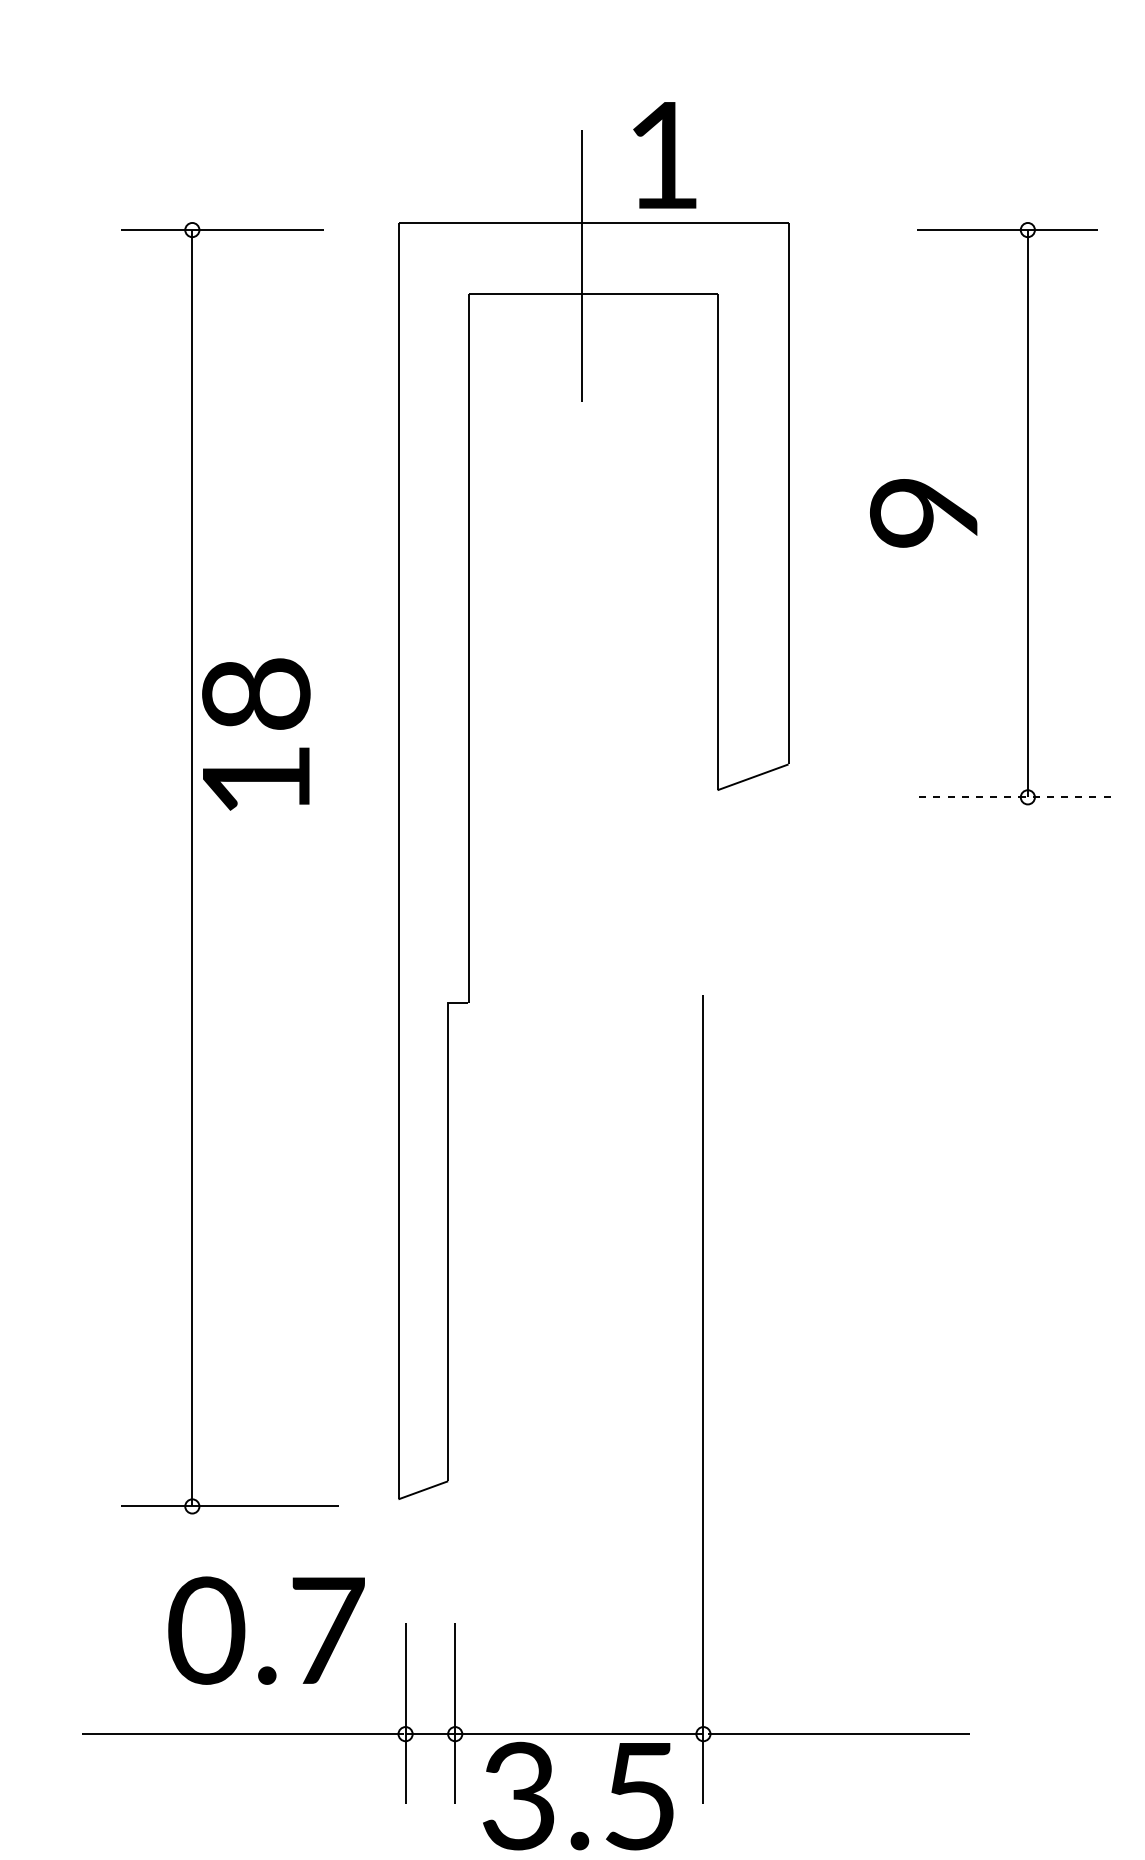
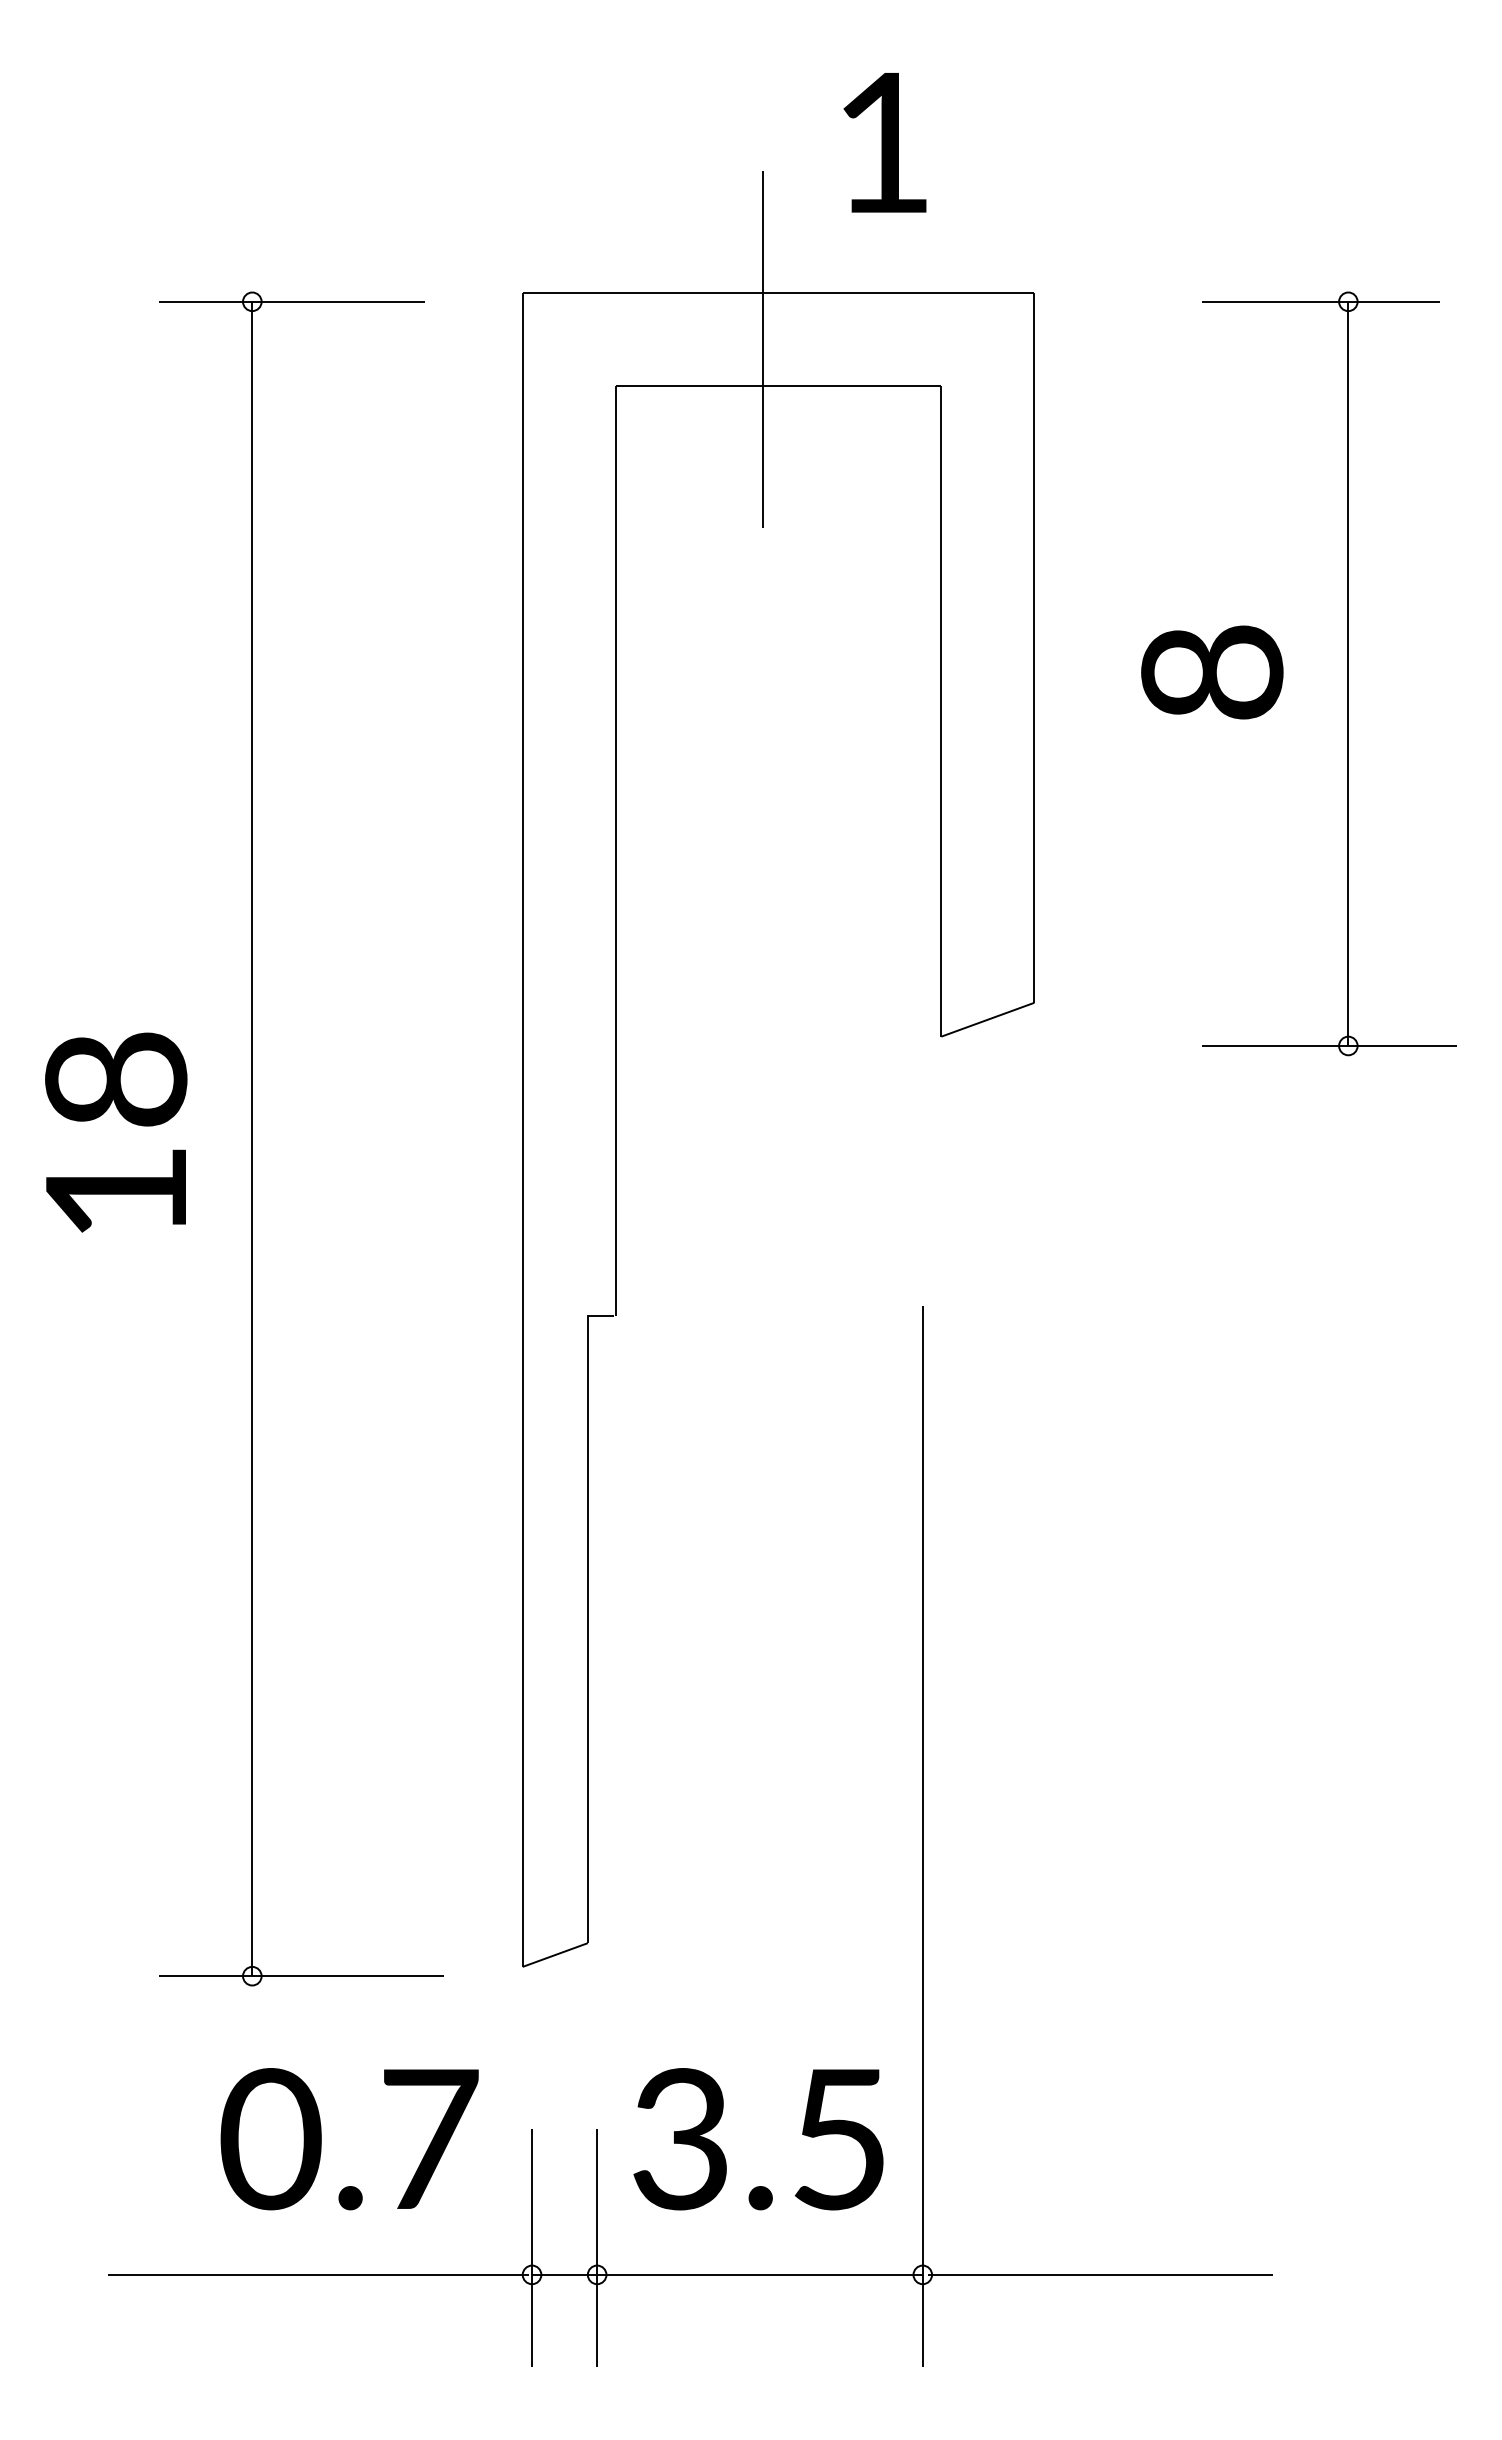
text: (664, 155) -> (884, 142), moved
text: (924, 512) -> (1212, 672), 9 -> 8
text: (256, 734) -> (116, 1132), moved
line: (1013, 796) -> (1329, 1045), dashed -> solid
text: (578, 1796) -> (758, 2139), moved

